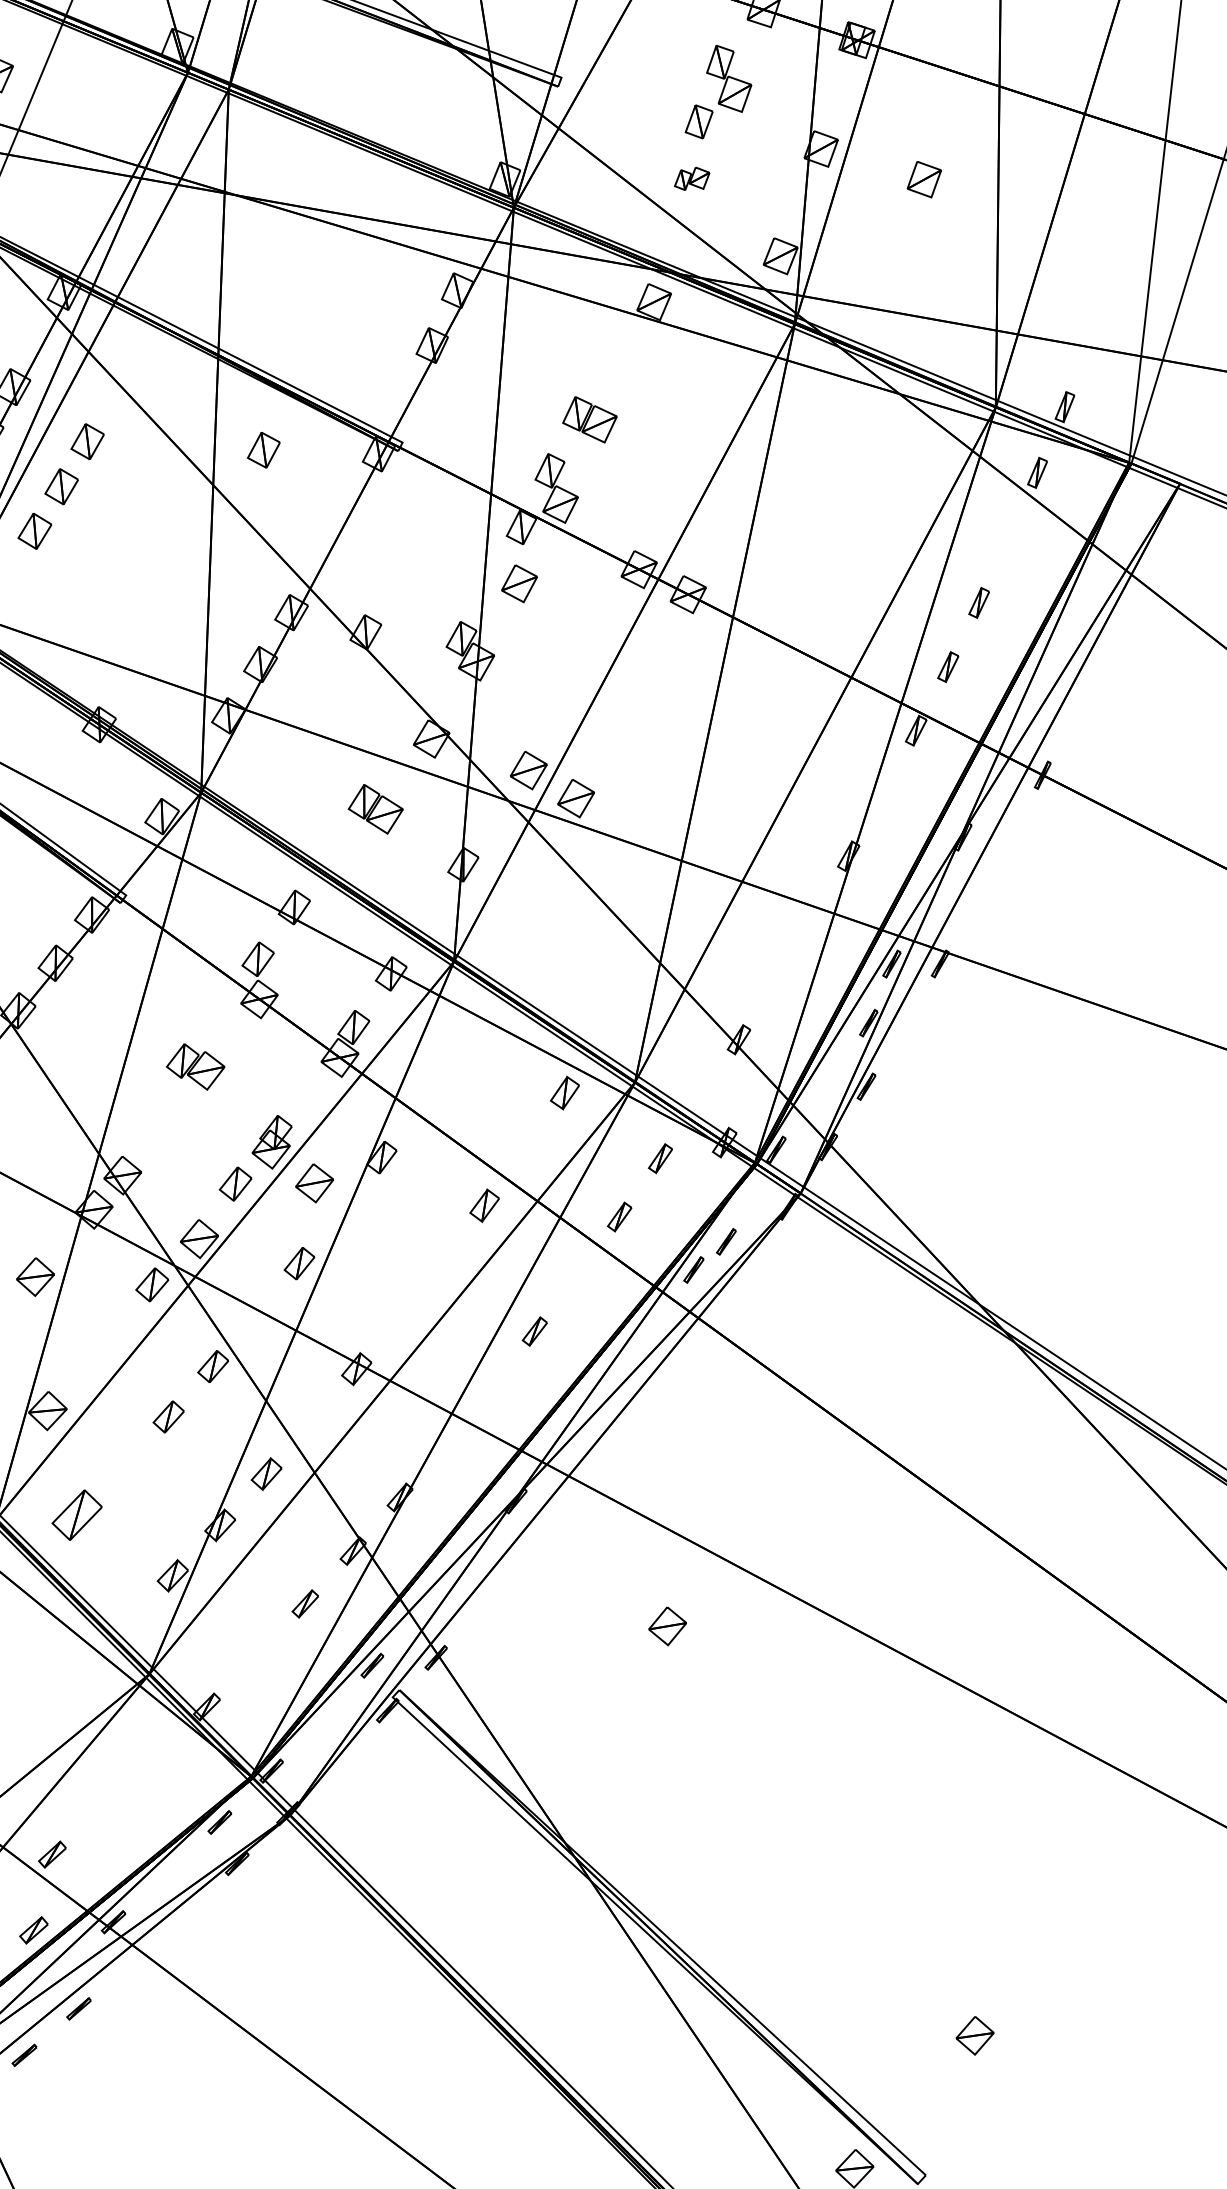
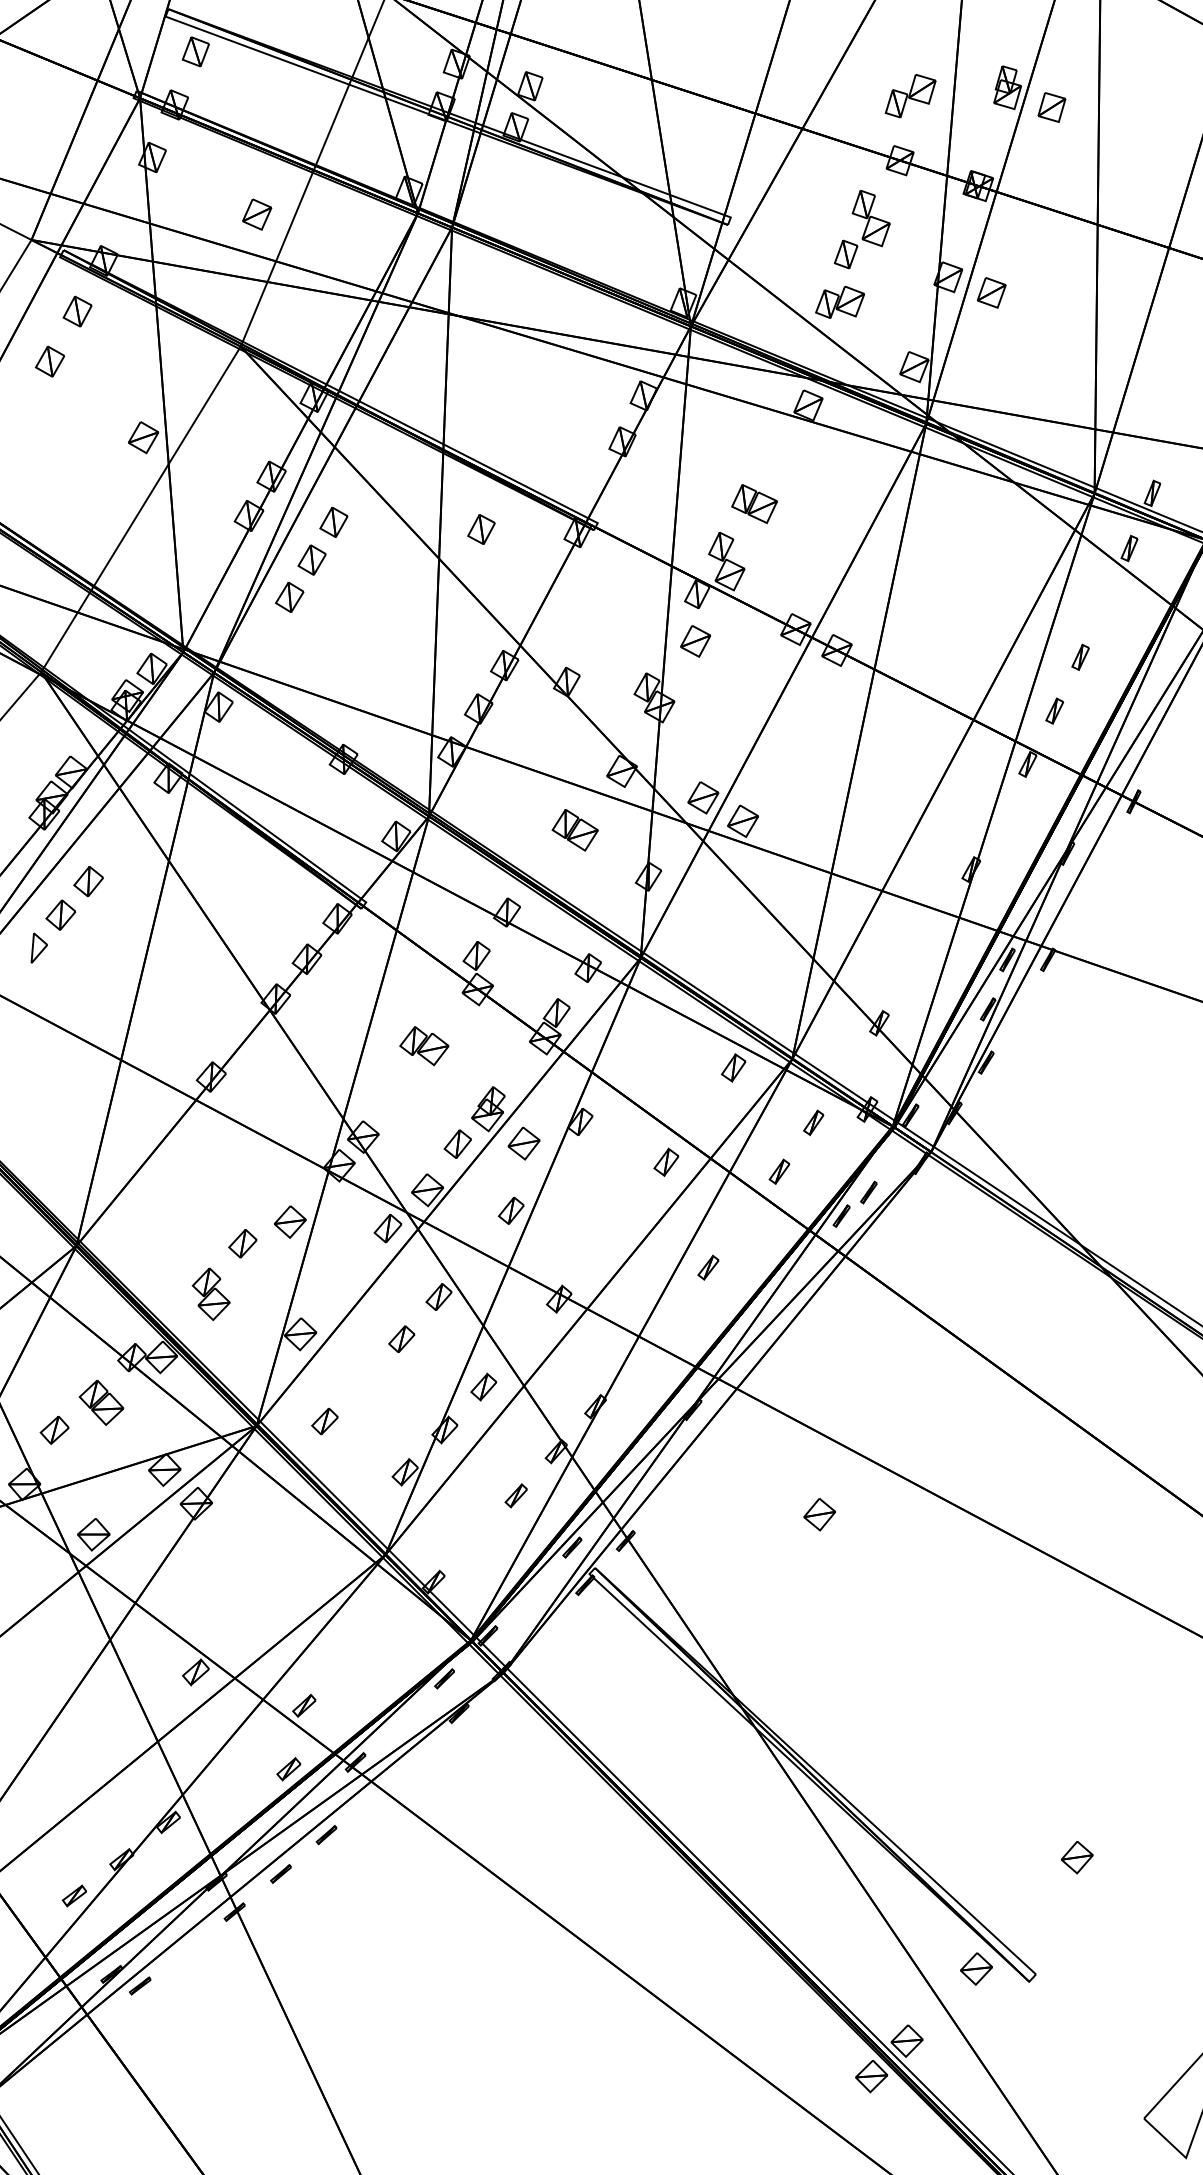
part: (692, 178) -> (840, 301), size x1.67
part: (924, 179) -> (991, 292), moved
part: (76, 1515) -> (324, 1421), size x0.62

